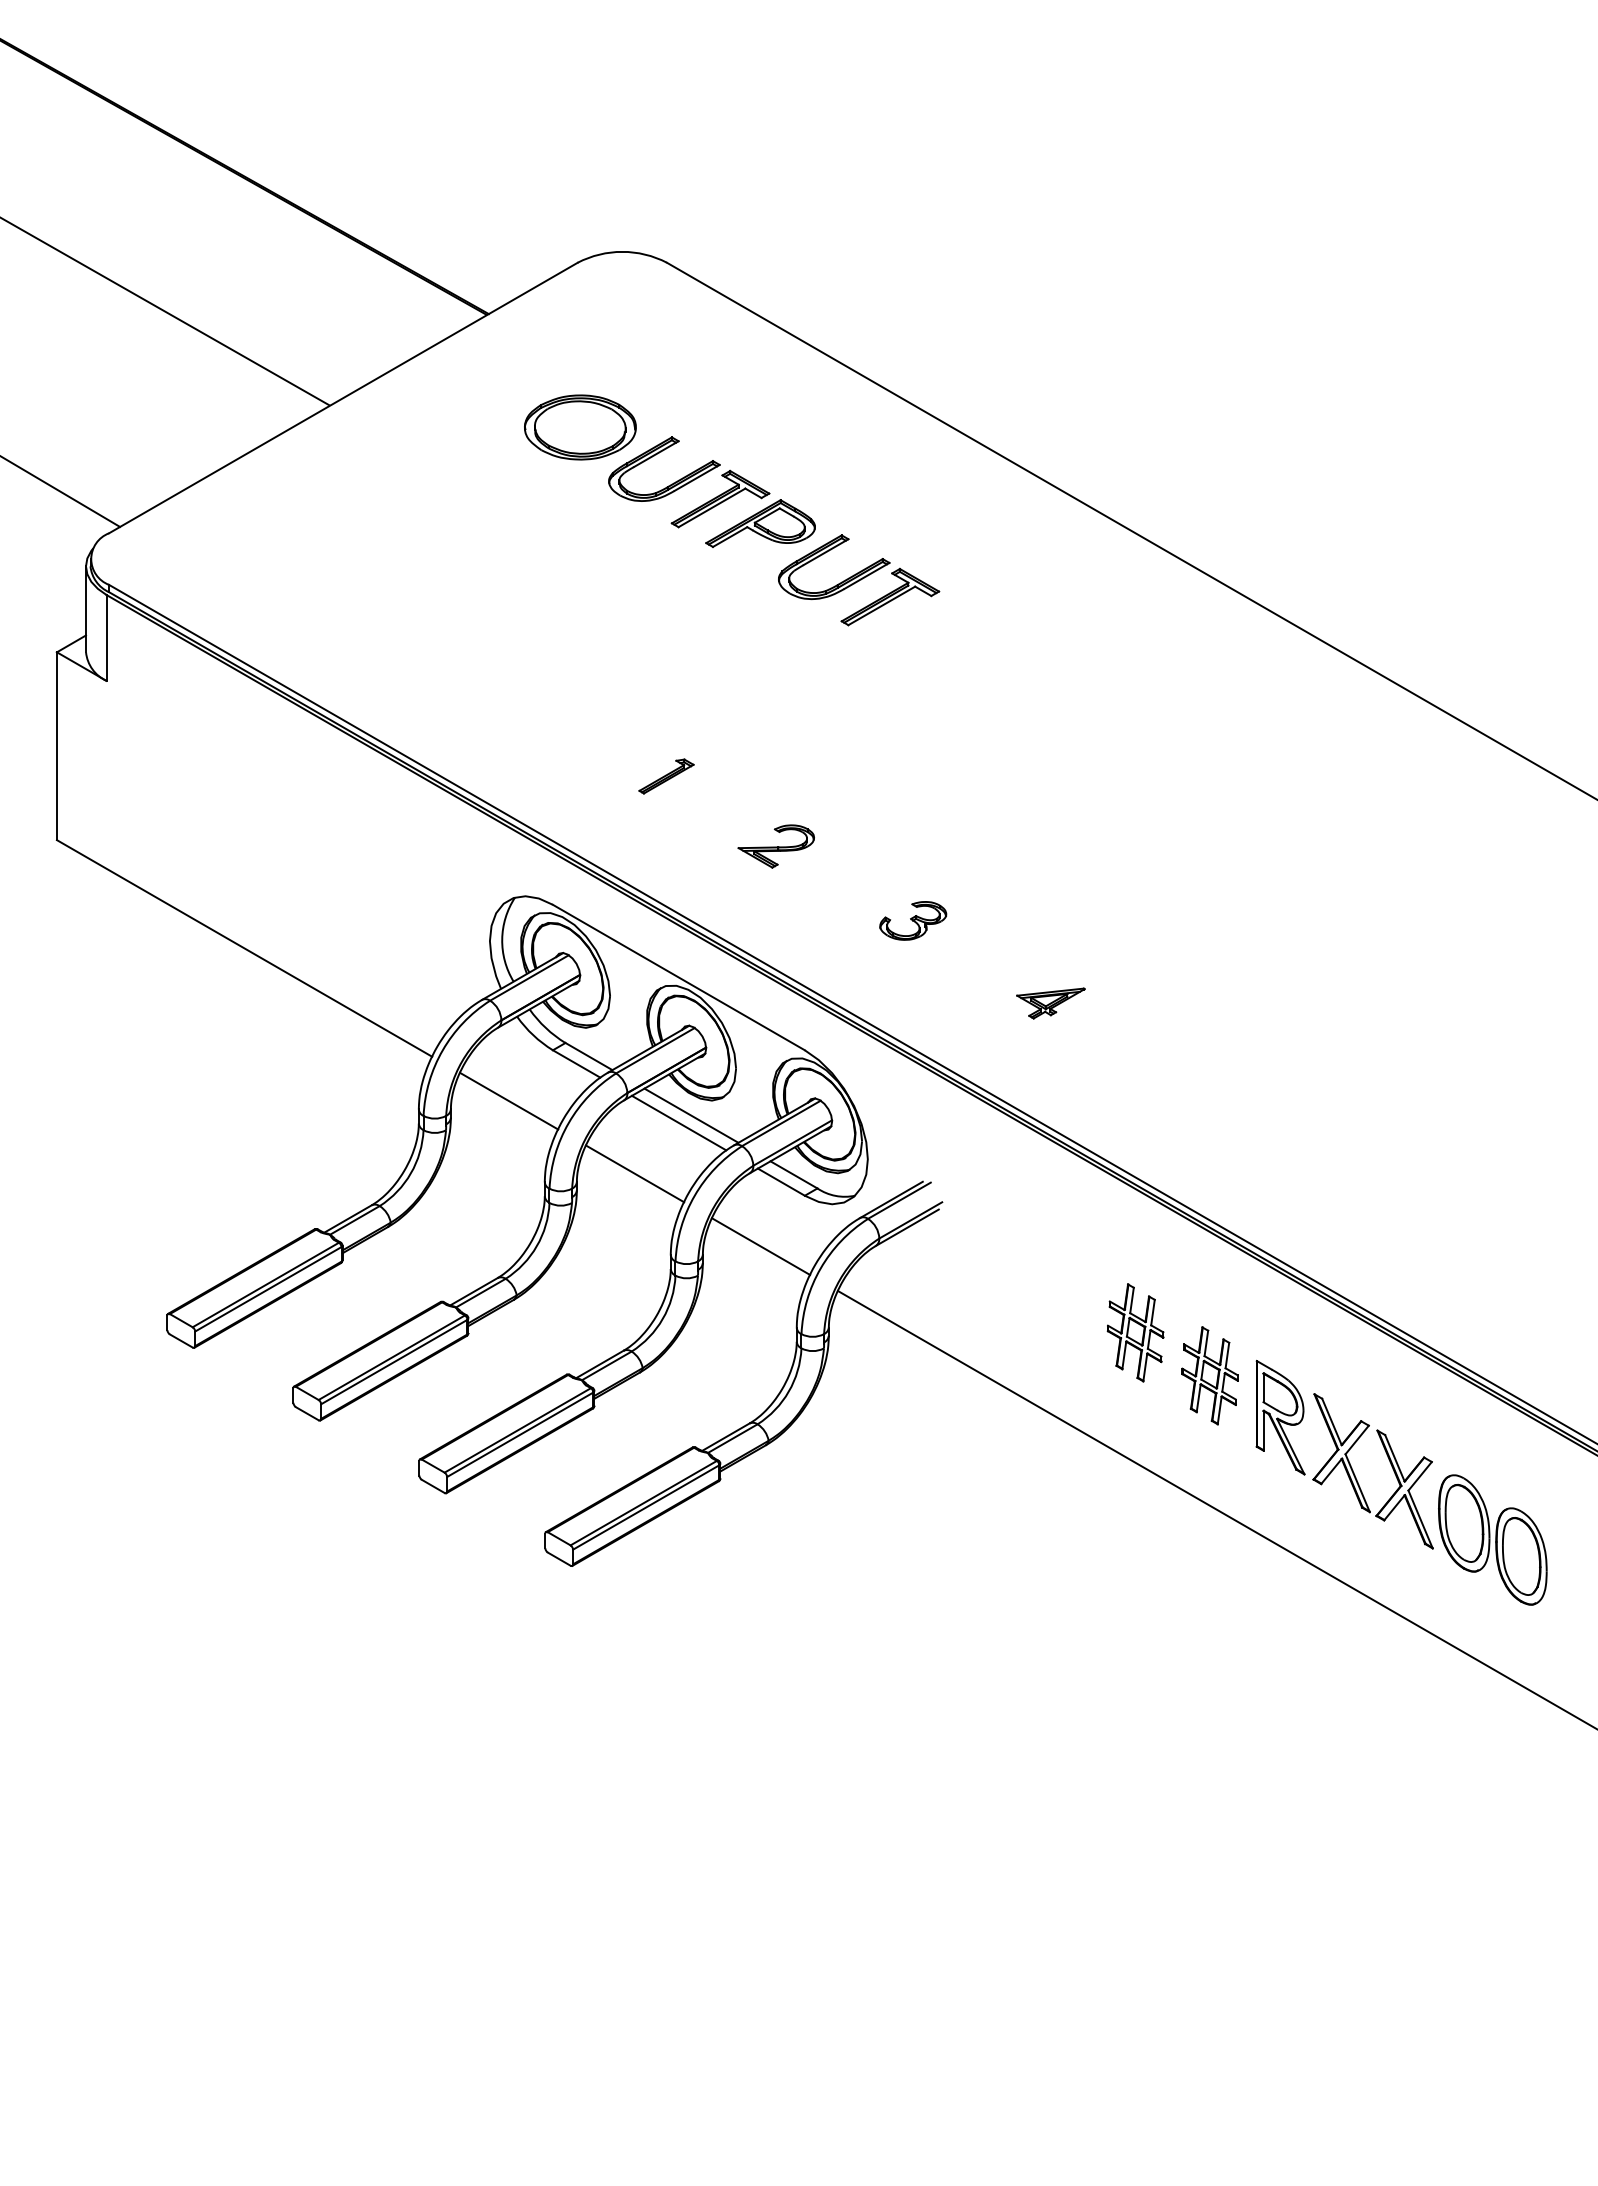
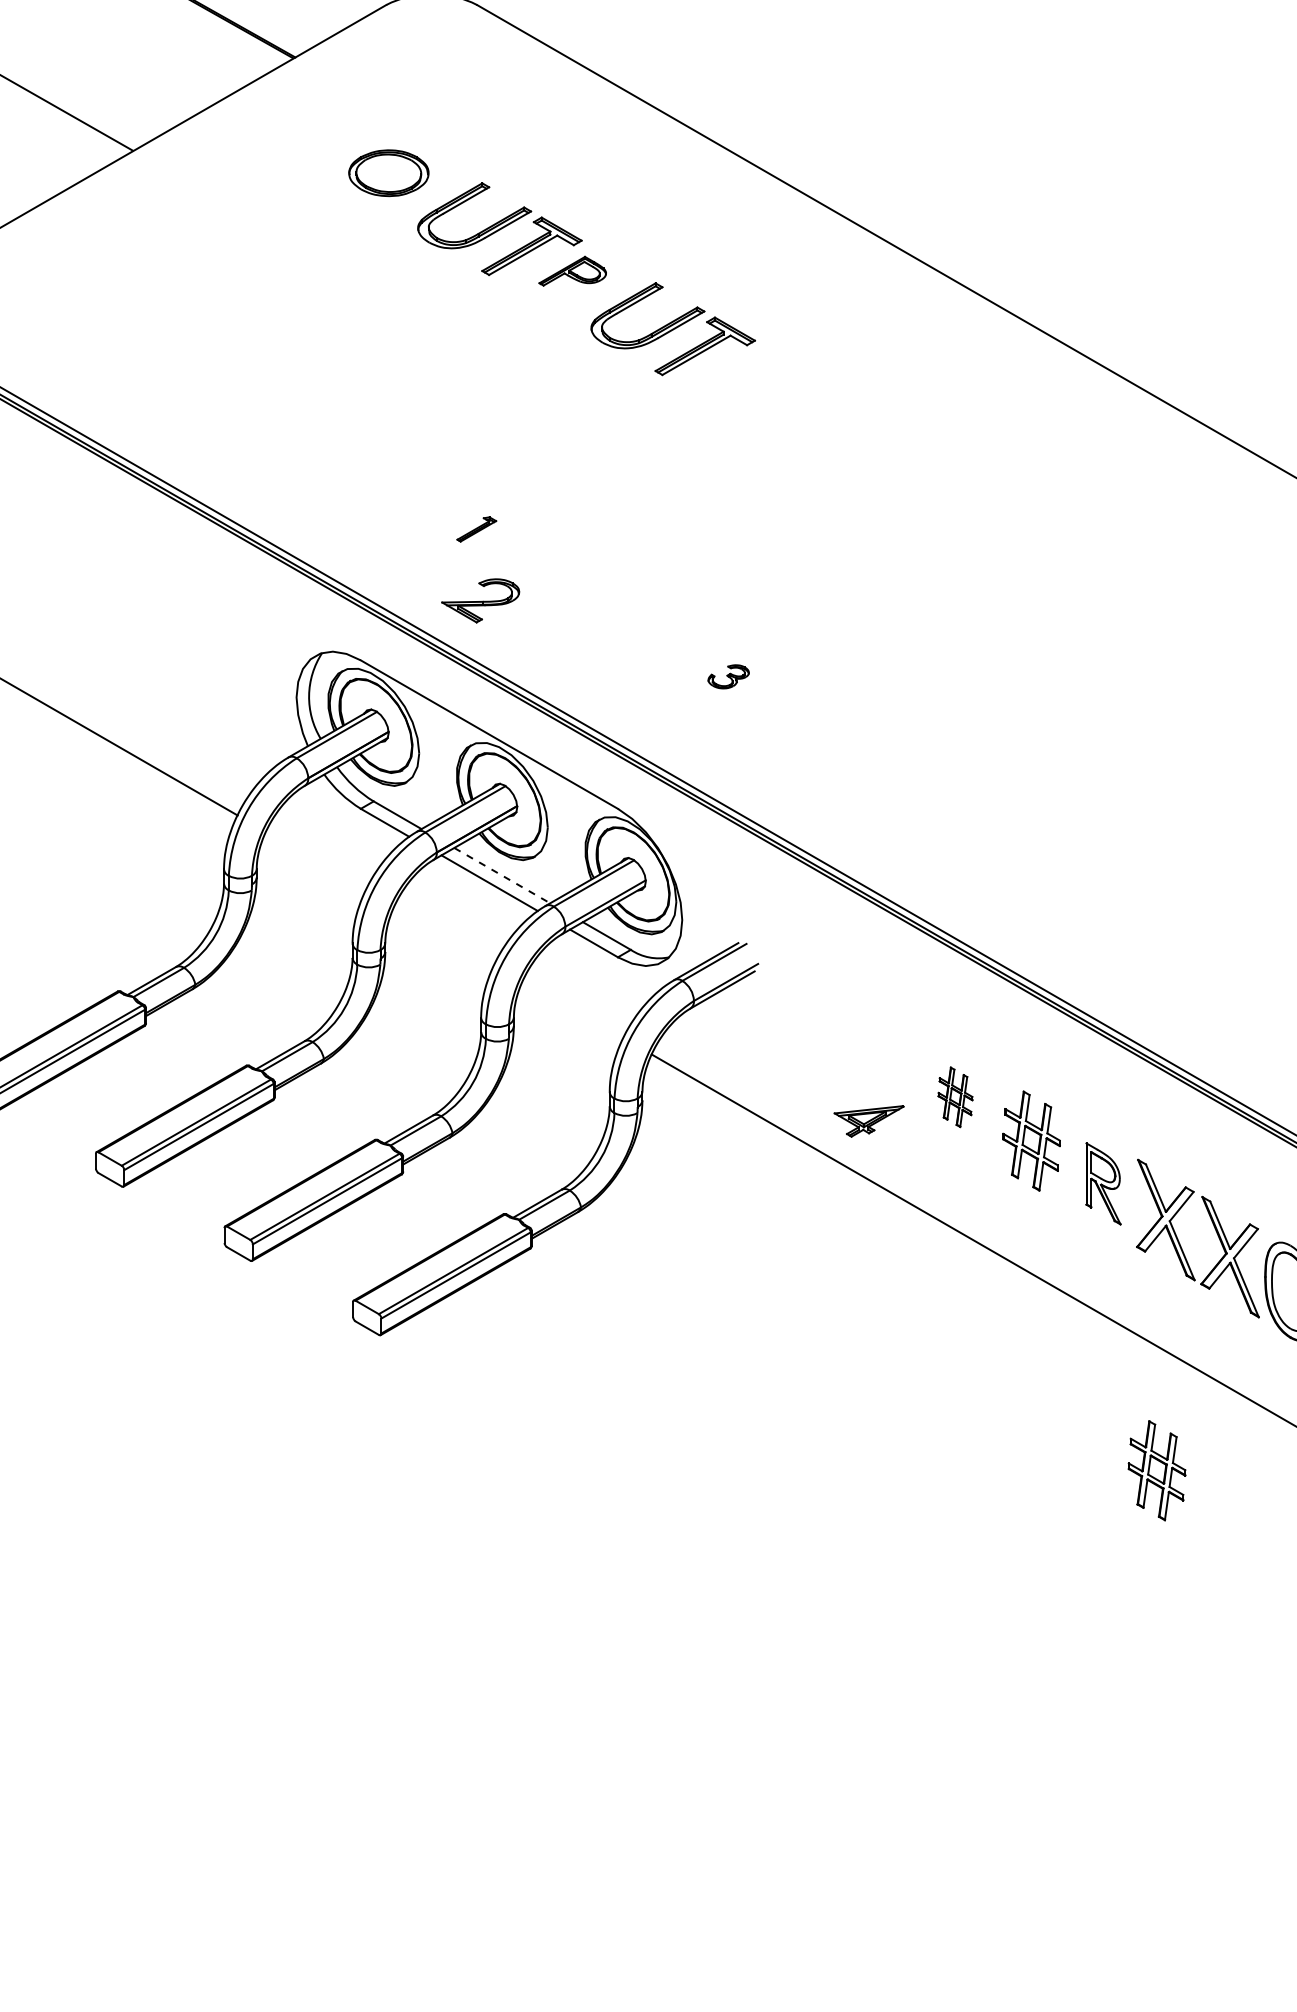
part: (580, 427) -> (389, 173), size x0.7
part: (760, 523) -> (572, 271), size x0.6
part: (666, 776) -> (476, 529), size x0.7
part: (775, 846) -> (479, 600), moved
part: (913, 920) -> (728, 676), size x0.6
part: (1050, 1003) -> (868, 1121), moved
line: (509, 1100) -> (316, 860), removed
line: (691, 1115) -> (502, 875), solid -> dashed
line: (635, 1173) -> (445, 934), removed
line: (760, 1246) -> (572, 1009), removed
part: (1135, 1332) -> (955, 1096), size x0.6
part: (1280, 1417) -> (1103, 1183), size x0.7
part: (1332, 1698) -> (1156, 1470), added

